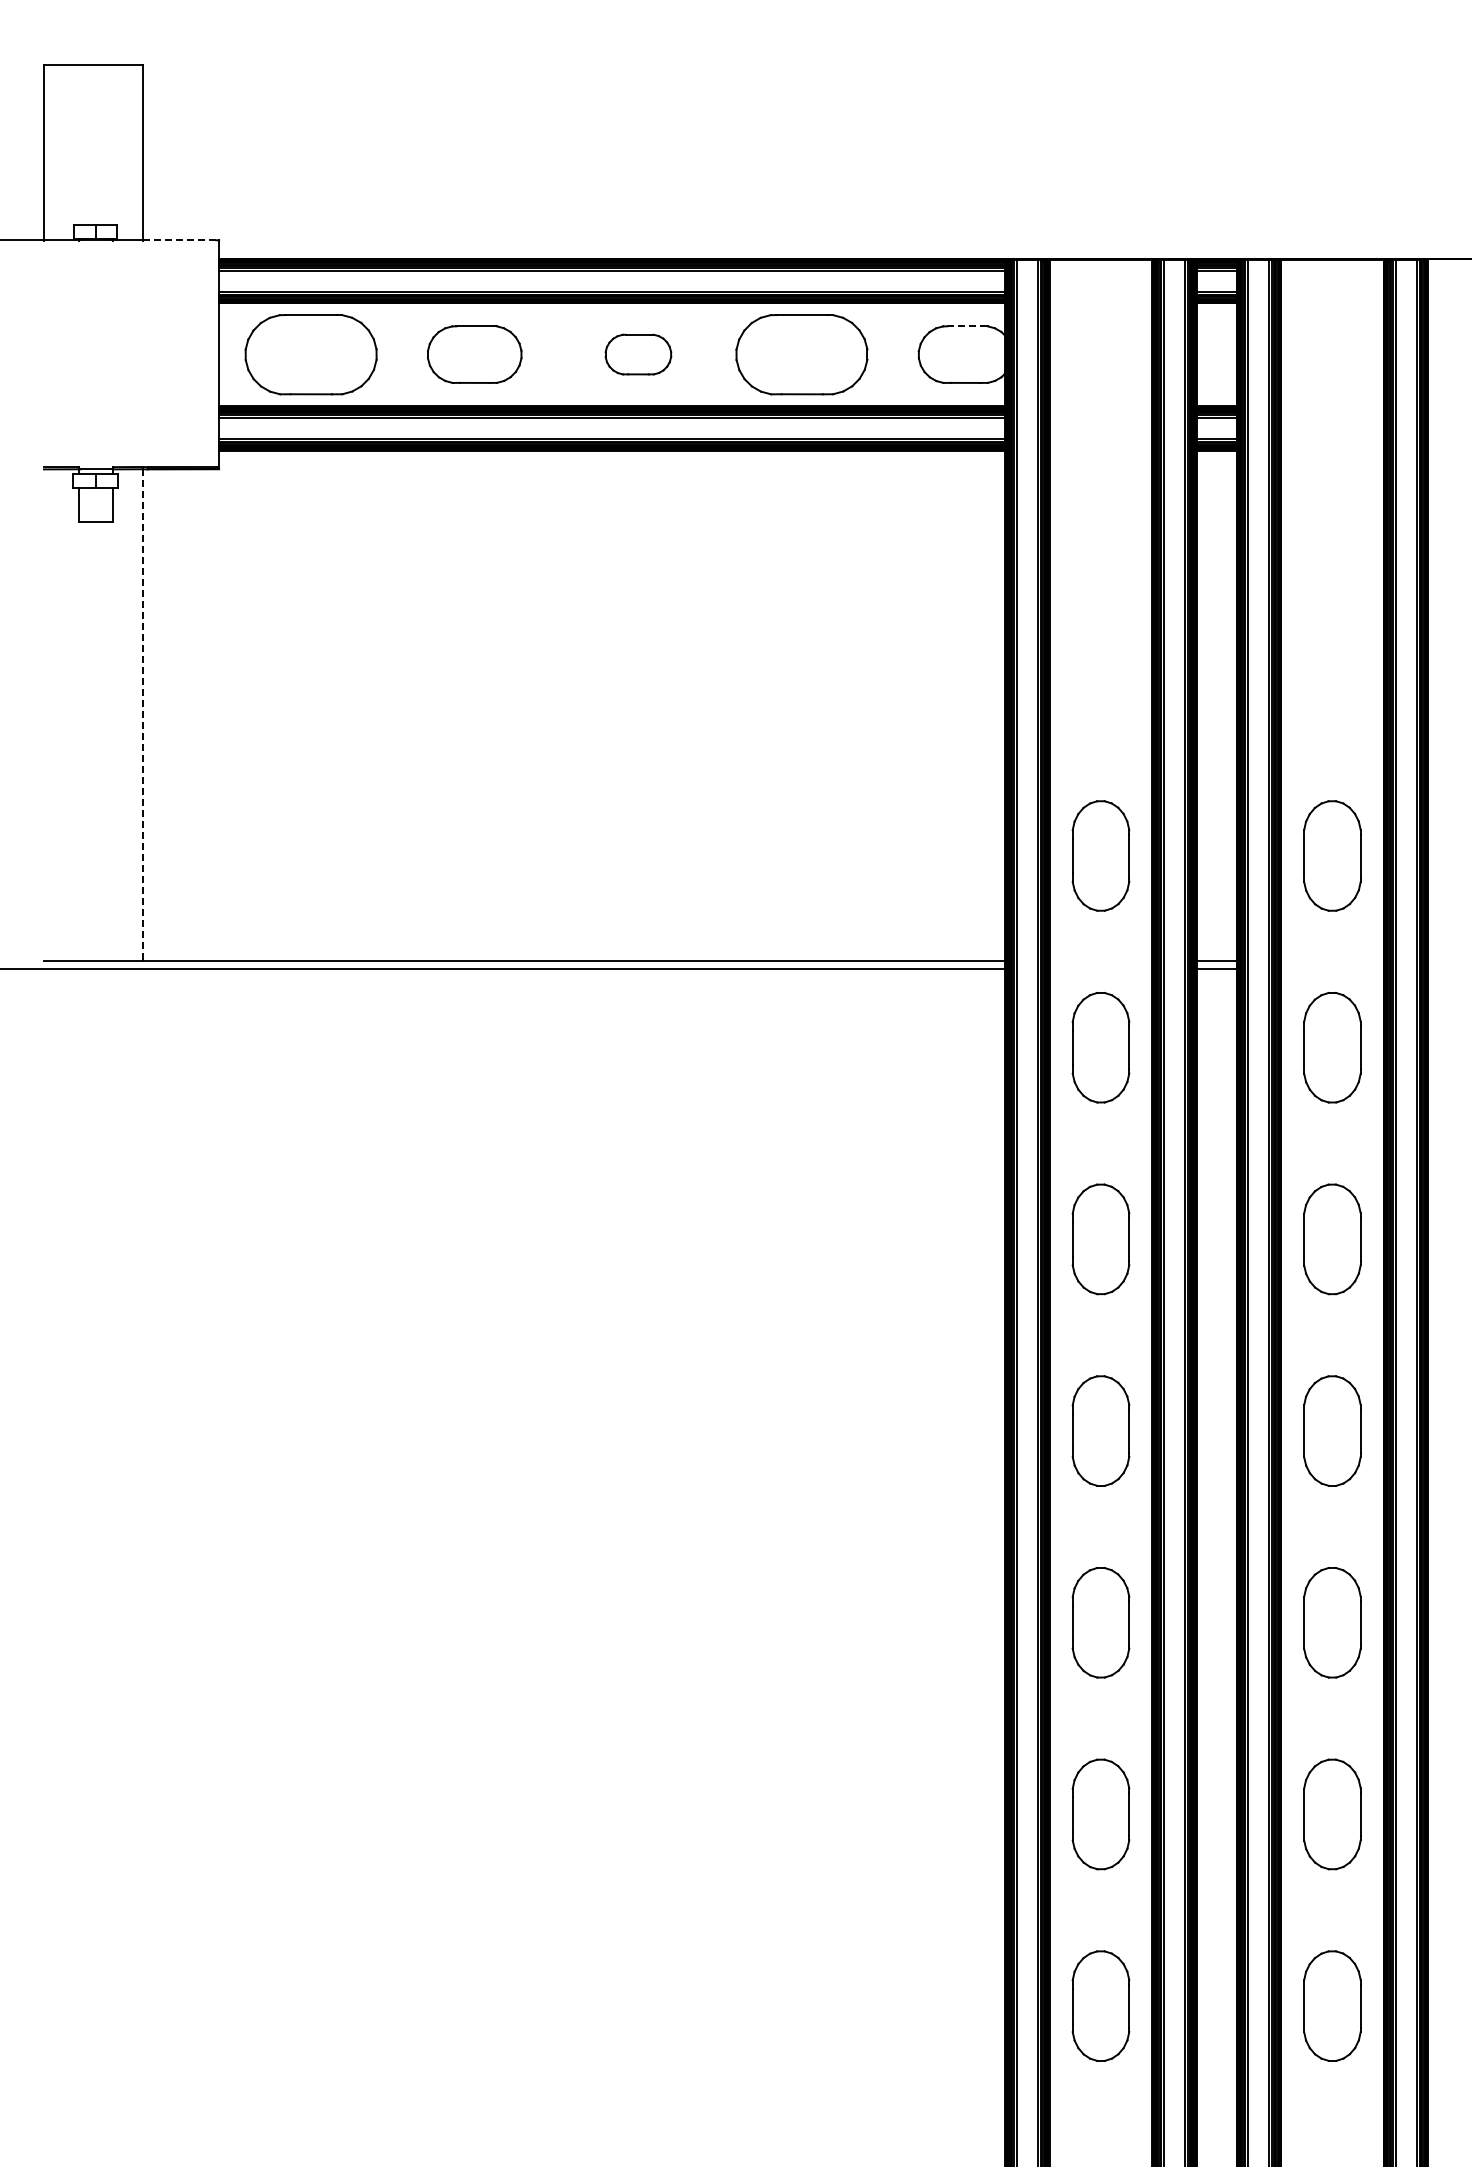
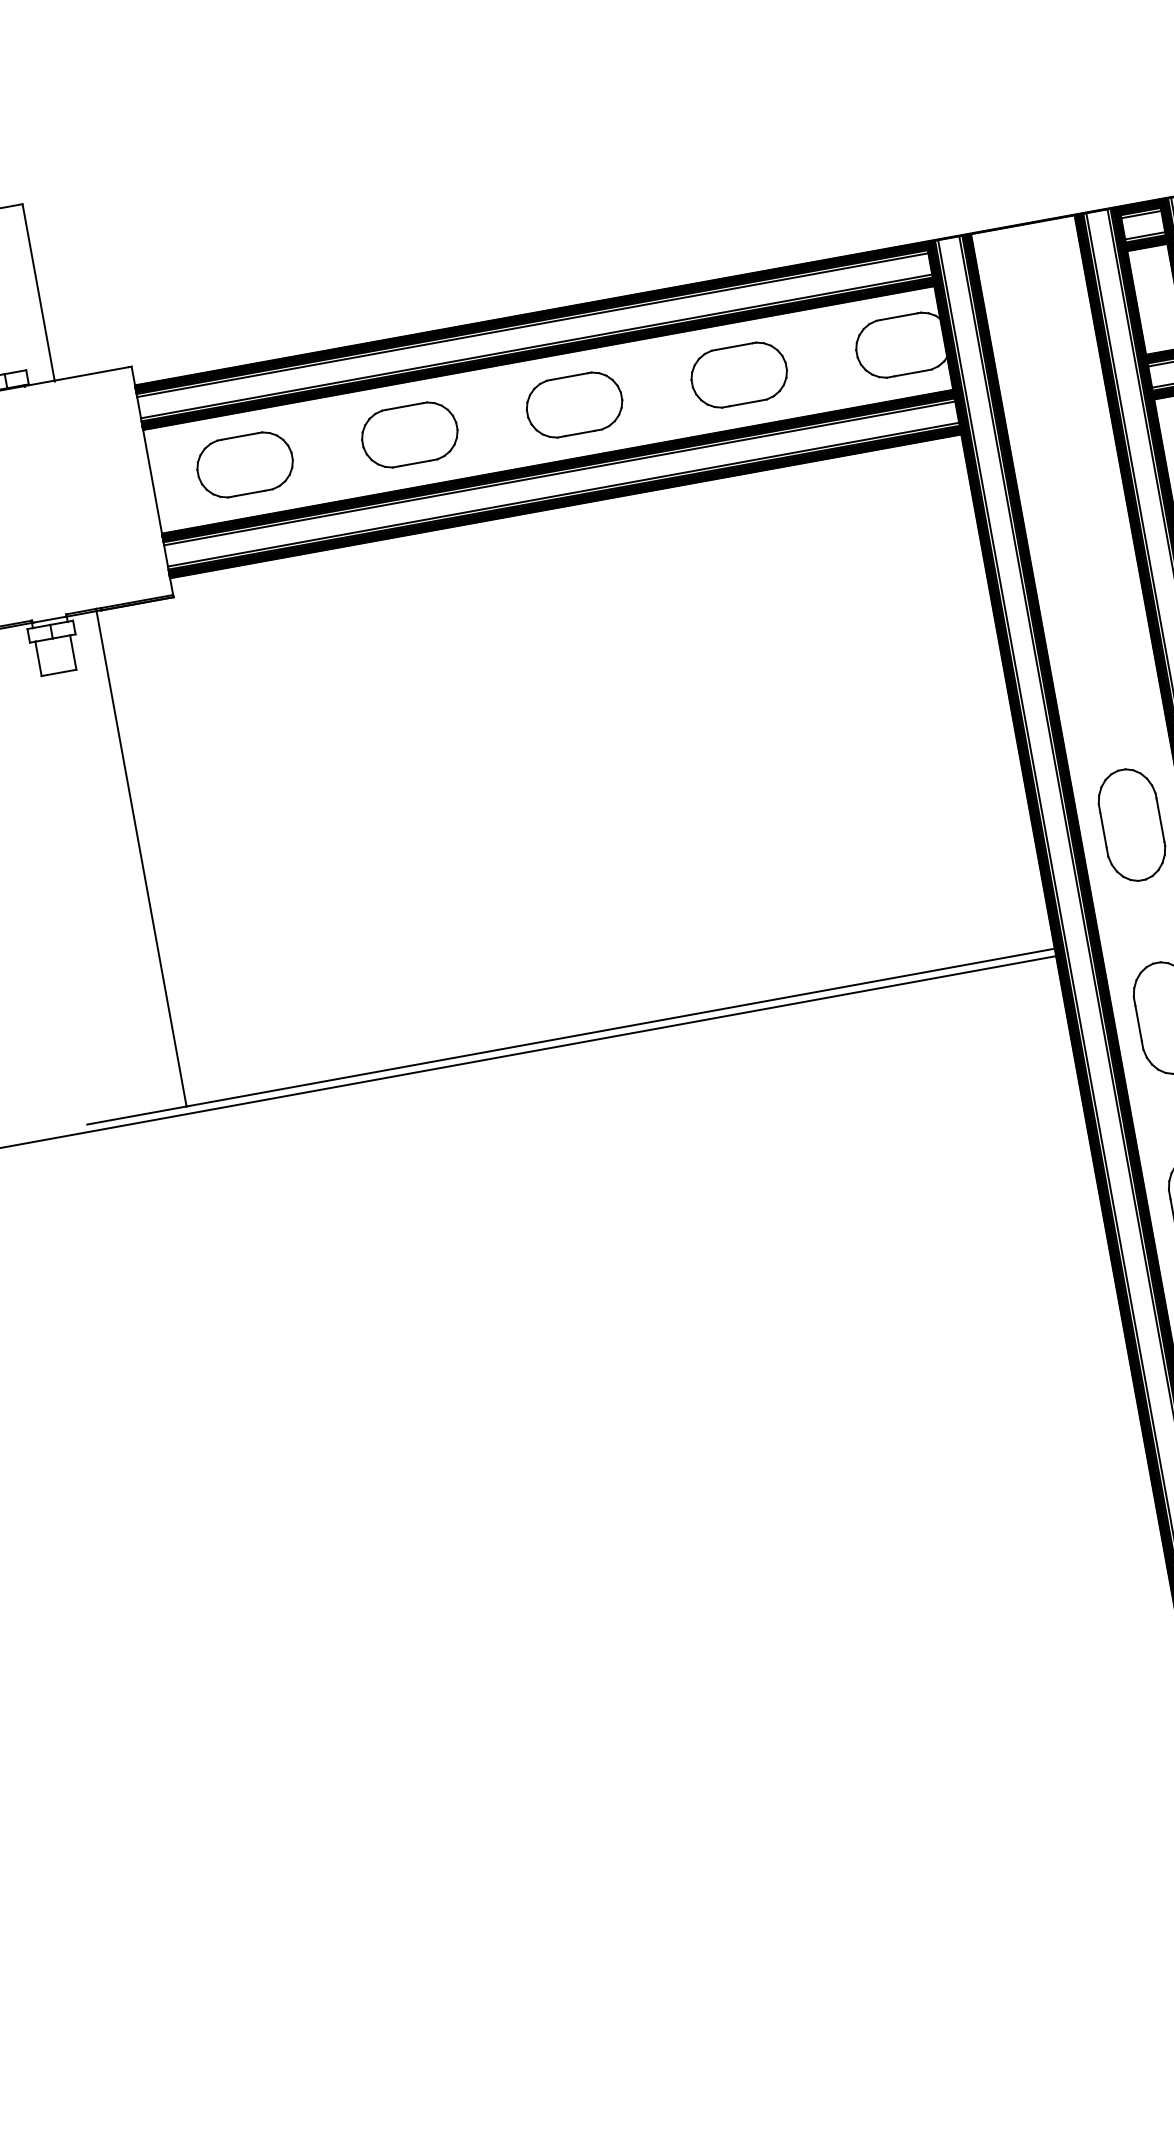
line: (179, 240) -> (91, 374), dashed -> solid
line: (966, 326) -> (899, 316), dashed -> solid
part: (310, 354) -> (244, 464), size x0.71
part: (638, 354) -> (574, 404), size x1.43
part: (801, 354) -> (738, 375), size x0.71
line: (142, 715) -> (141, 859), dashed -> solid

